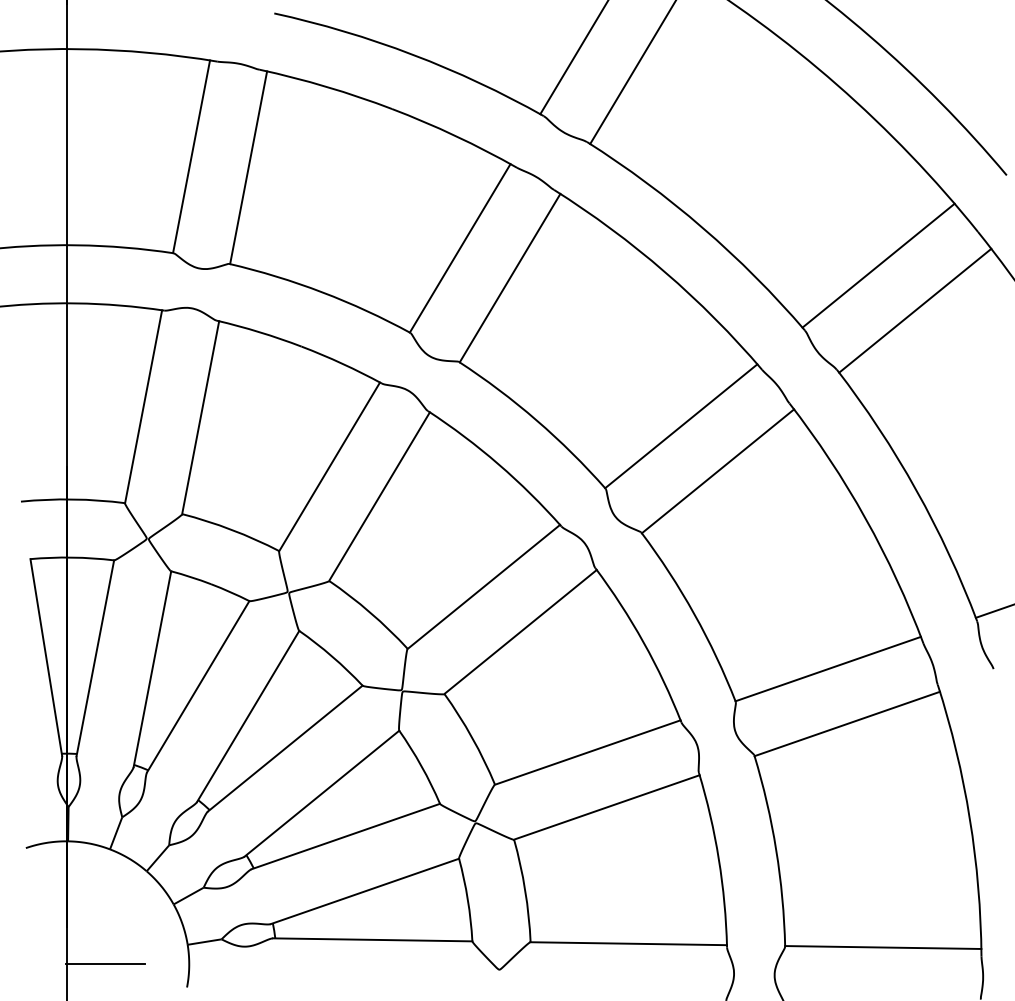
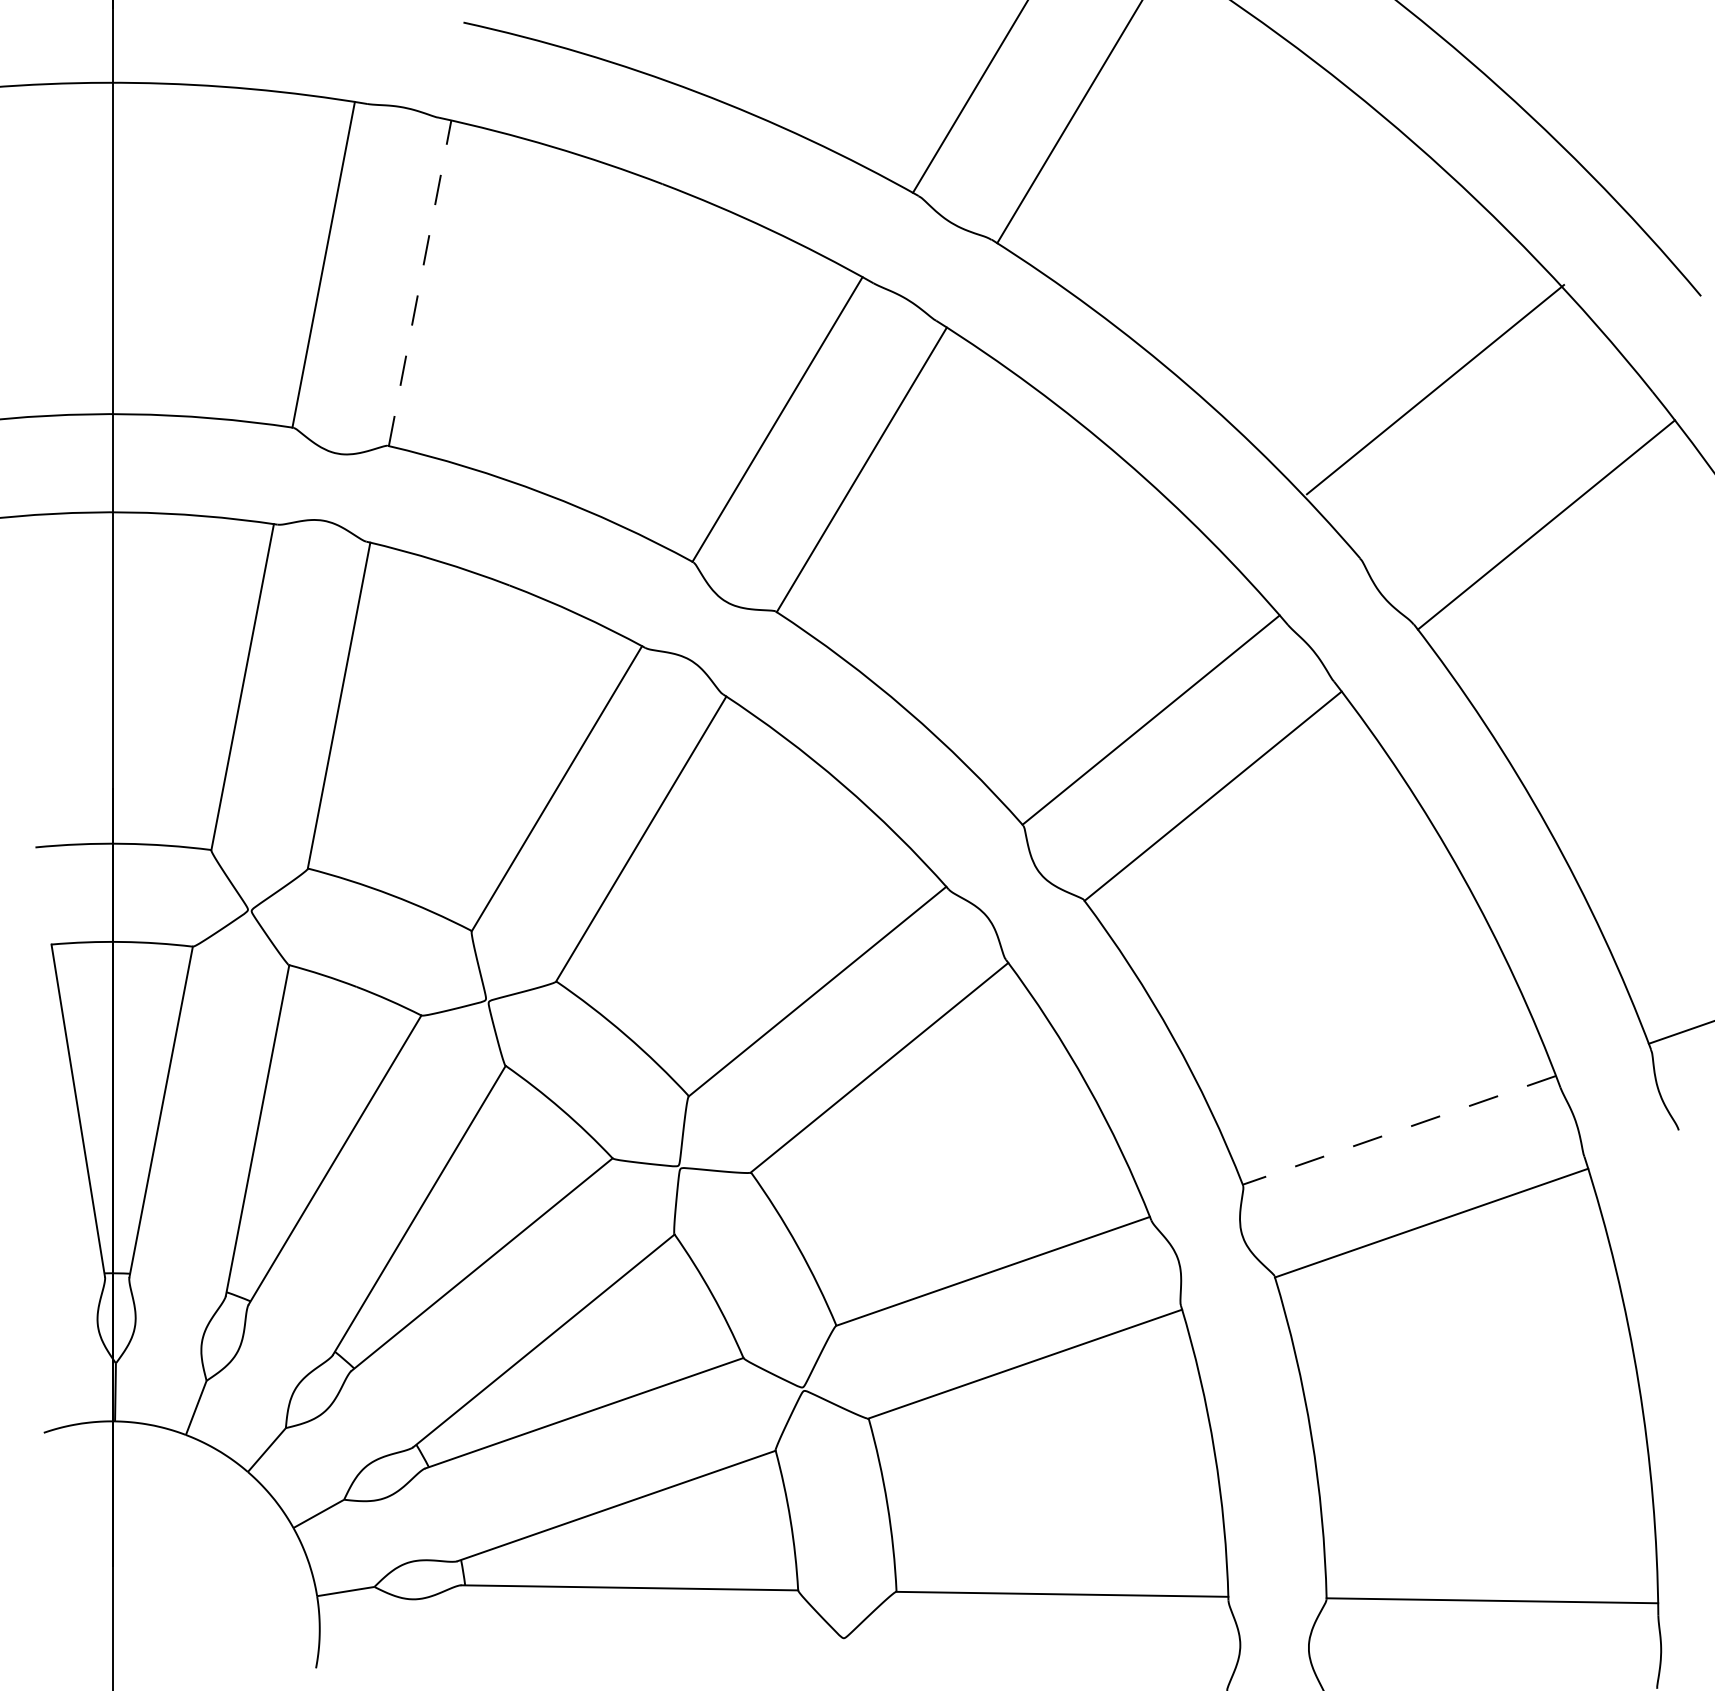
line: (248, 167) -> (419, 282), solid -> dashed
line: (878, 265) -> (1435, 389), moved
line: (827, 669) -> (1398, 1131), solid -> dashed
line: (105, 964) -> (178, 1629), removed

